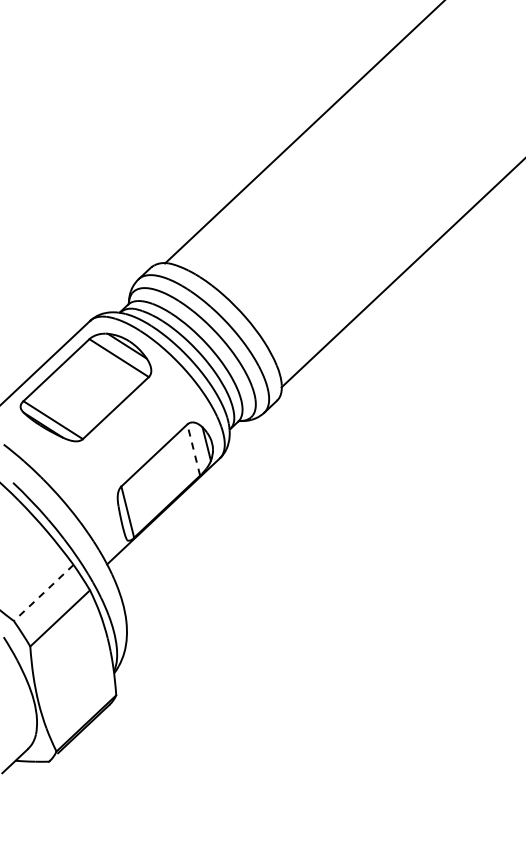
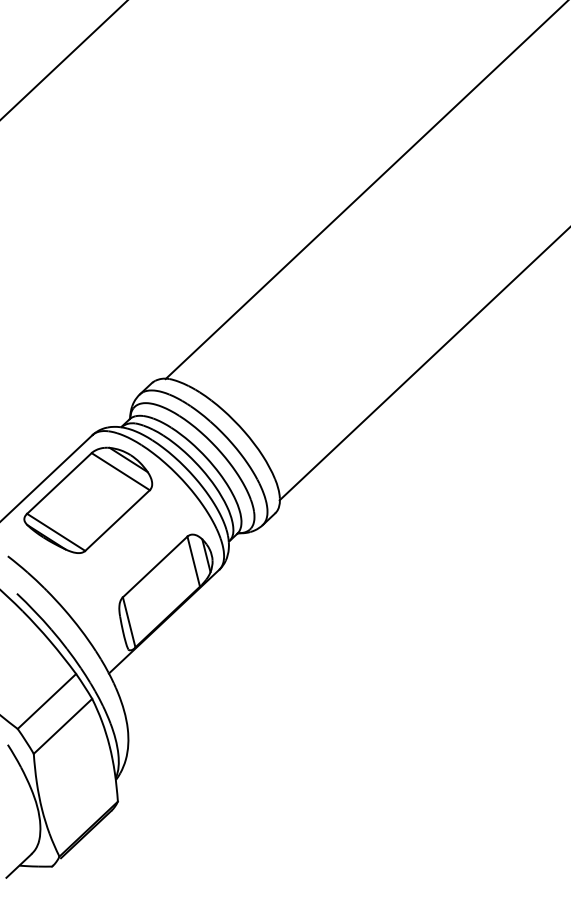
line: (193, 449) -> (193, 561), dashed -> solid
line: (43, 593) -> (46, 701), dashed -> solid

